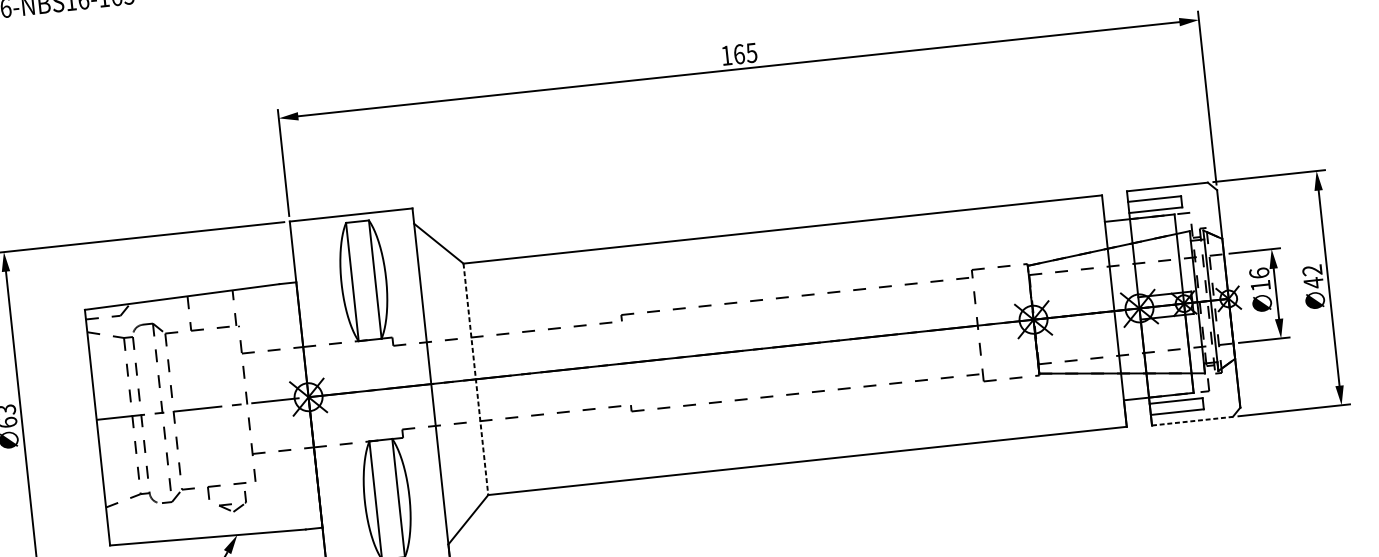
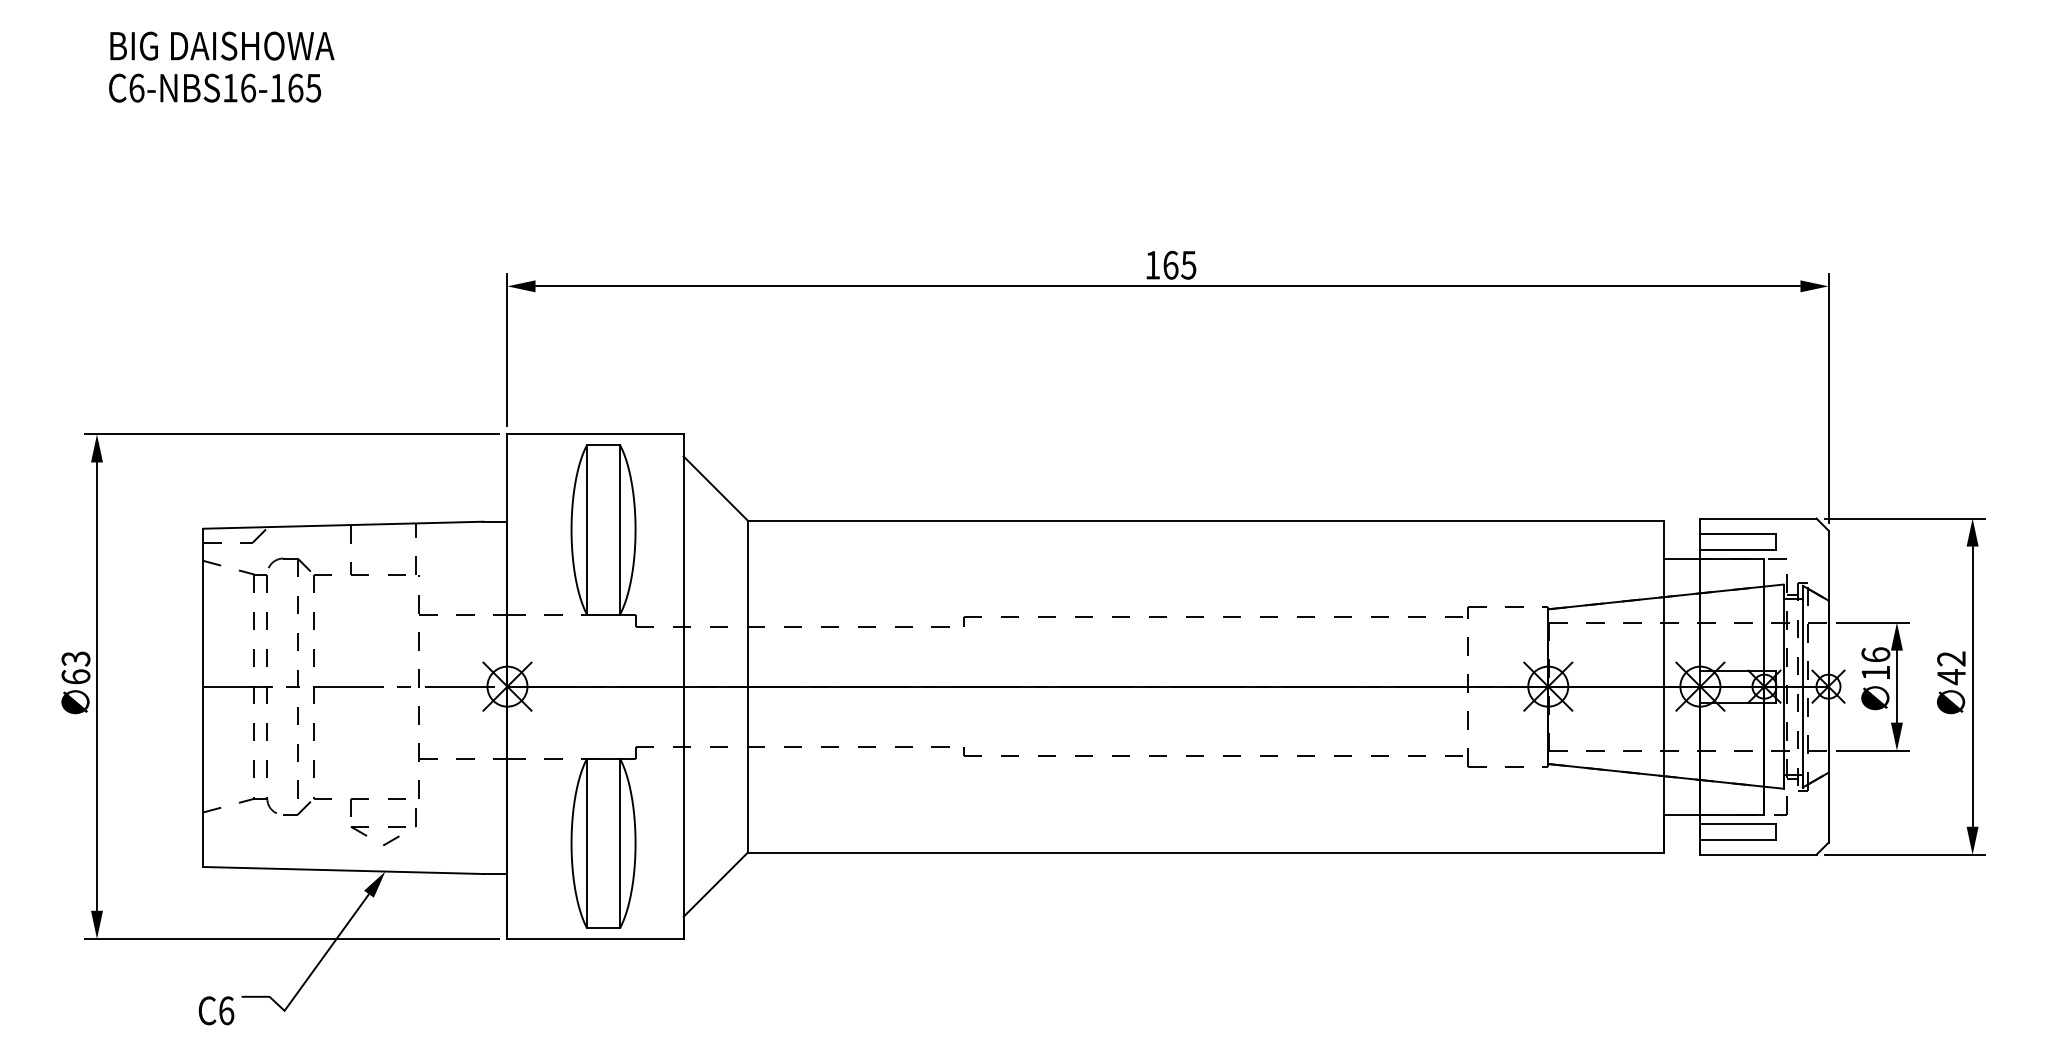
line: (475, 379) -> (747, 687), dashed -> solid
line: (1192, 421) -> (1758, 854), dashed -> solid
part: (232, 503) -> (383, 826), size x1.67

